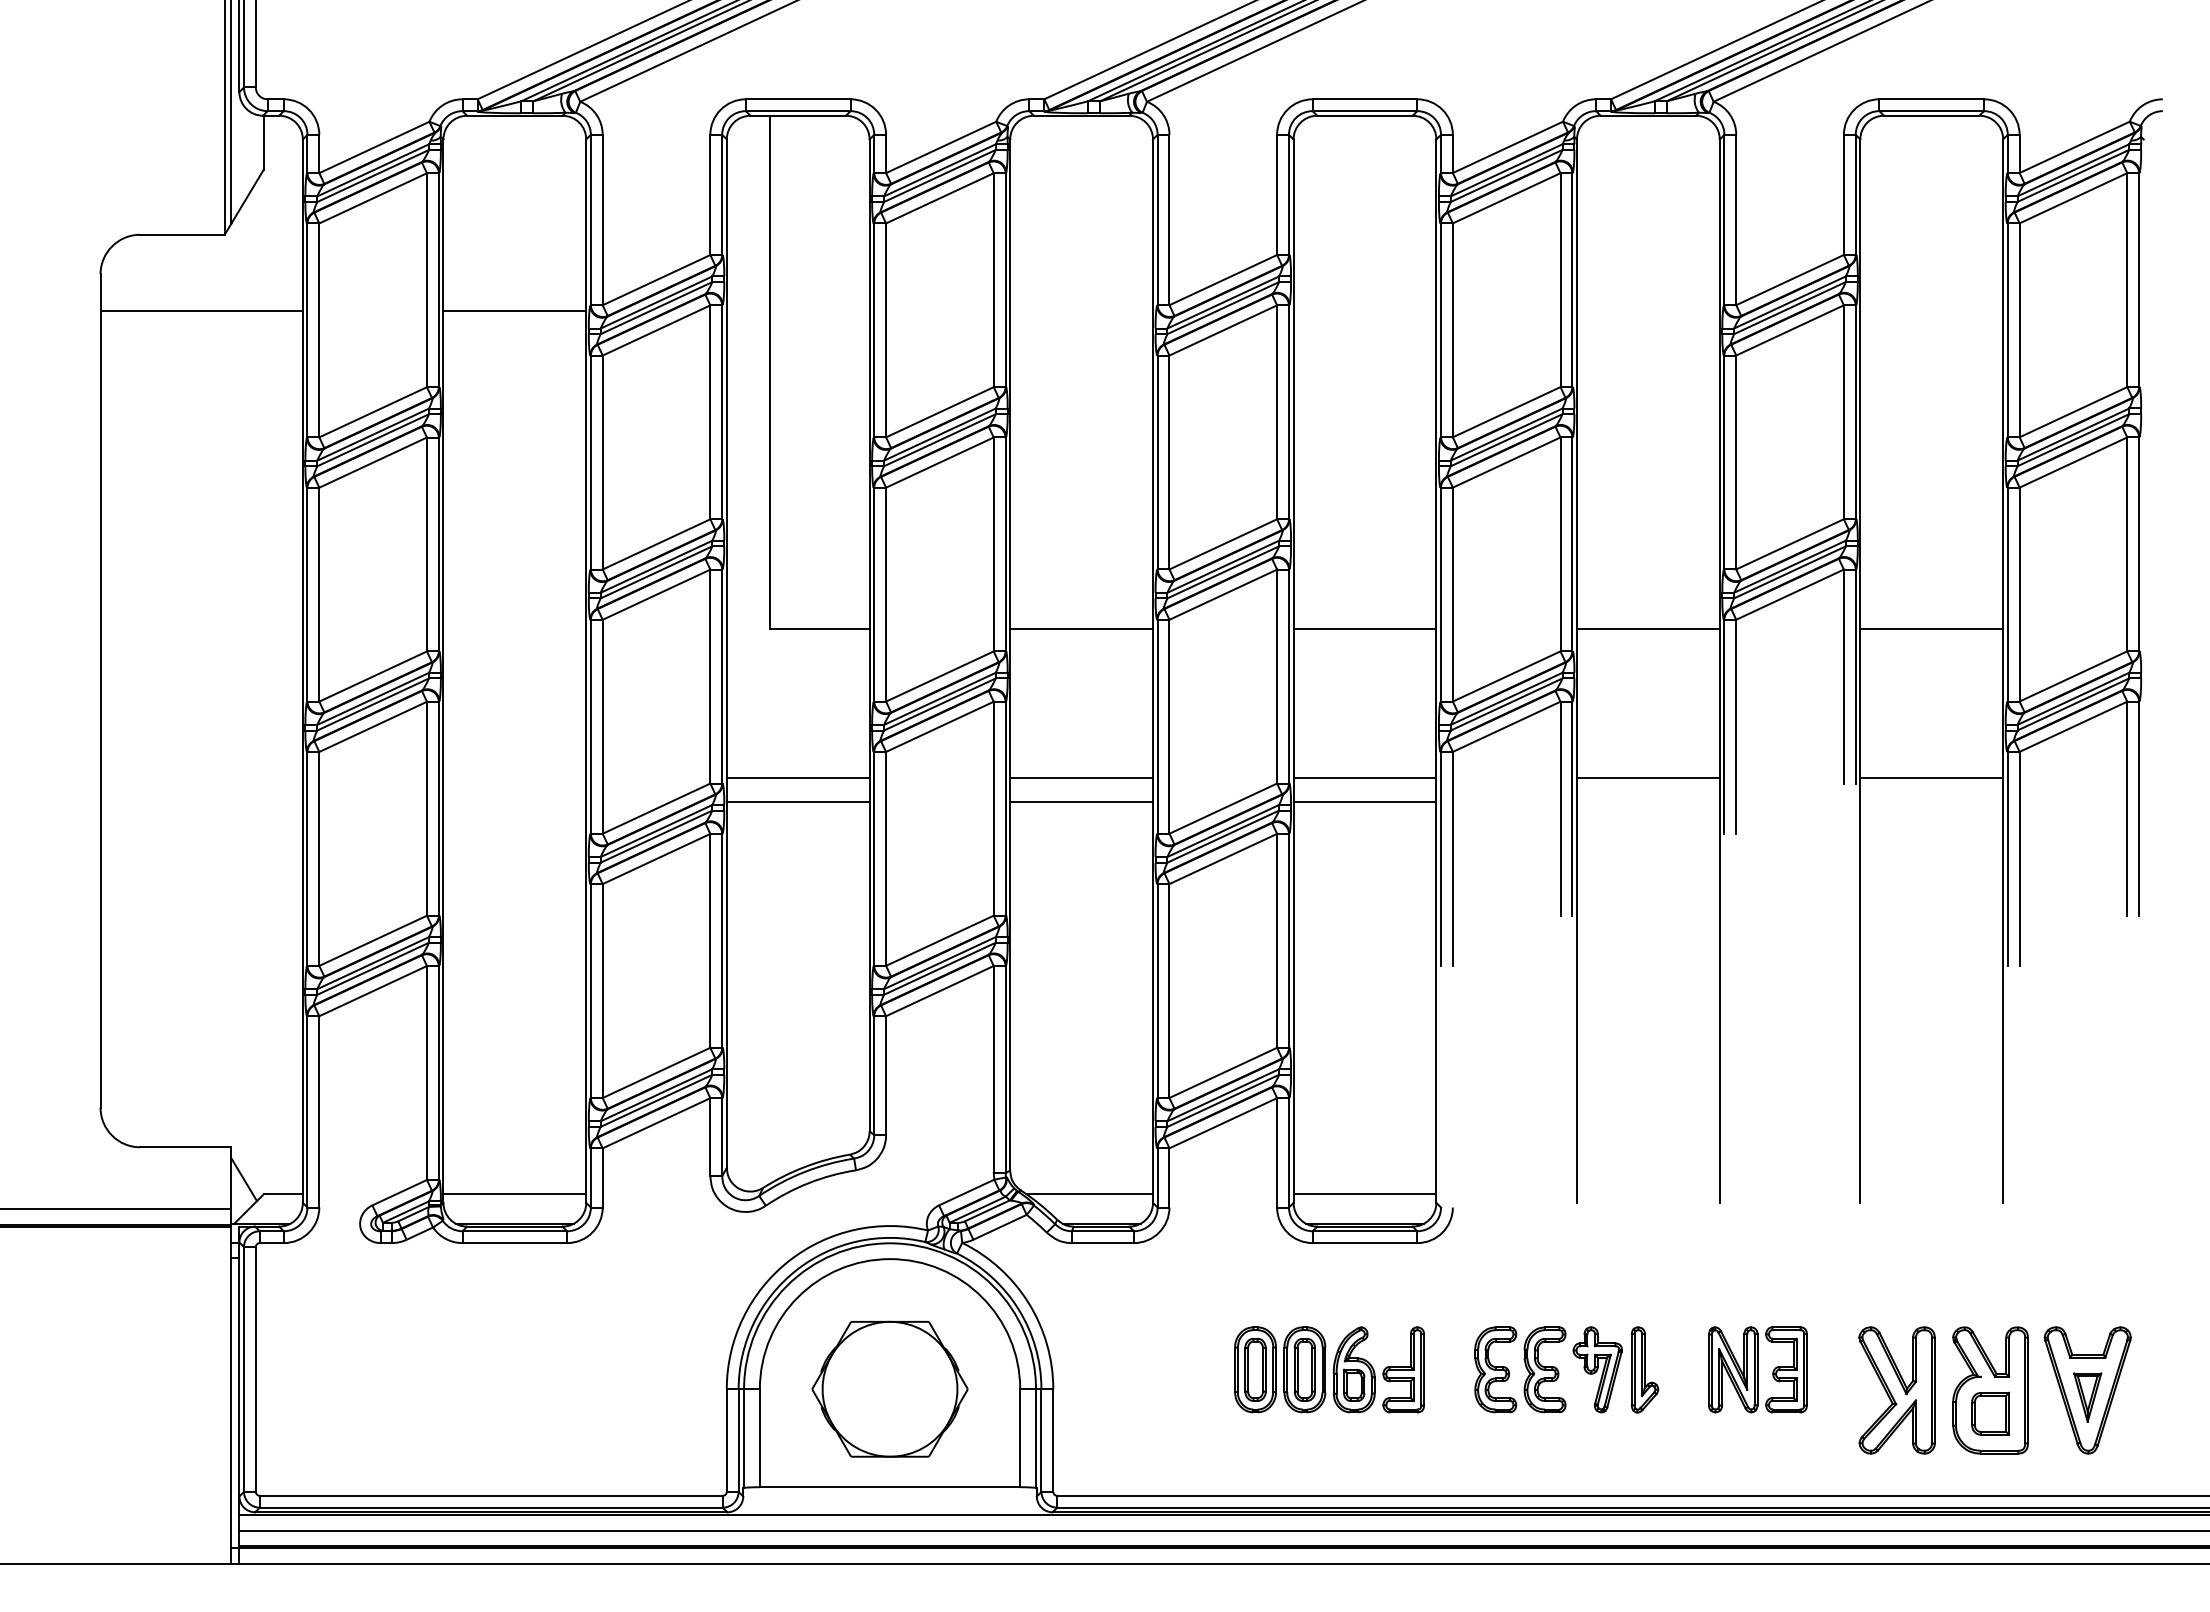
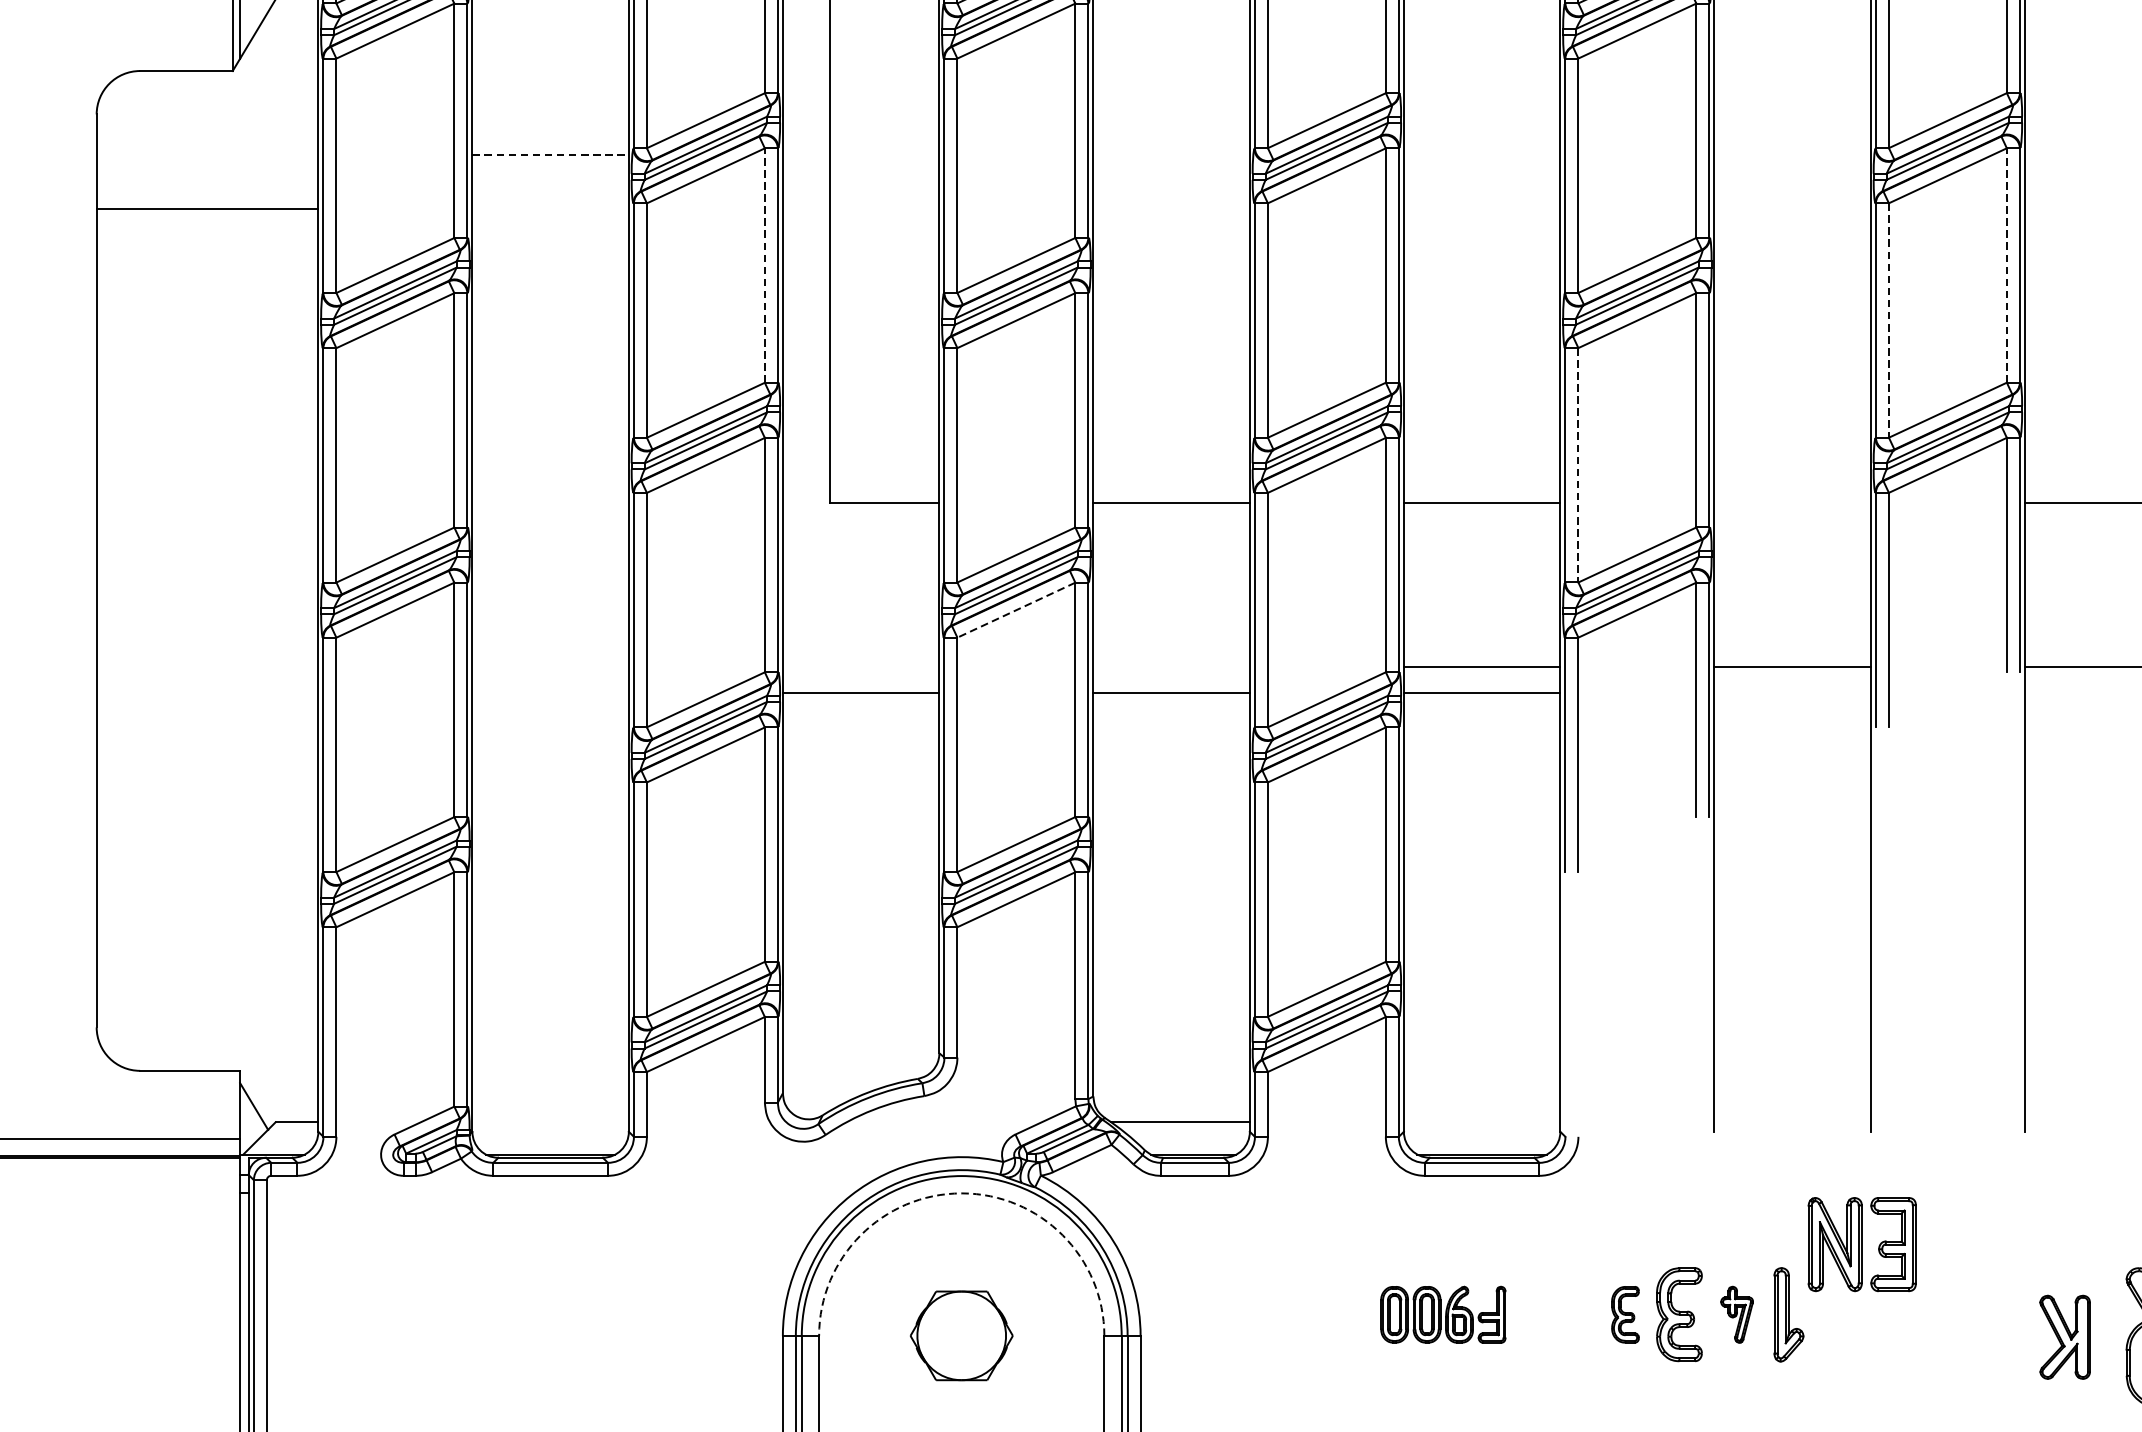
line: (201, 311) -> (207, 209), moved
line: (515, 311) -> (551, 155), solid -> dashed
line: (710, 412) -> (765, 265), solid -> dashed
line: (1843, 412) -> (2006, 265), solid -> dashed
line: (1736, 462) -> (1889, 320), solid -> dashed
line: (1452, 594) -> (1578, 465), solid -> dashed
line: (1647, 629) -> (1791, 503), removed
line: (939, 727) -> (1015, 610), solid -> dashed
line: (797, 778) -> (860, 666), removed
line: (1081, 778) -> (1171, 666), removed
line: (514, 1194) -> (550, 1122), removed
line: (1364, 1194) -> (1481, 1122), removed
arc: (890, 1259) -> (962, 1193), solid -> dashed
part: (1329, 1369) -> (1443, 1314), size x0.6
part: (1495, 1369) -> (1625, 1314), size x0.6
part: (1597, 1369) -> (1736, 1314), size x0.6
part: (1757, 1369) -> (1861, 1244), moved
part: (889, 1388) -> (961, 1335), size x0.6
part: (1896, 1390) -> (2064, 1337), size x0.6

